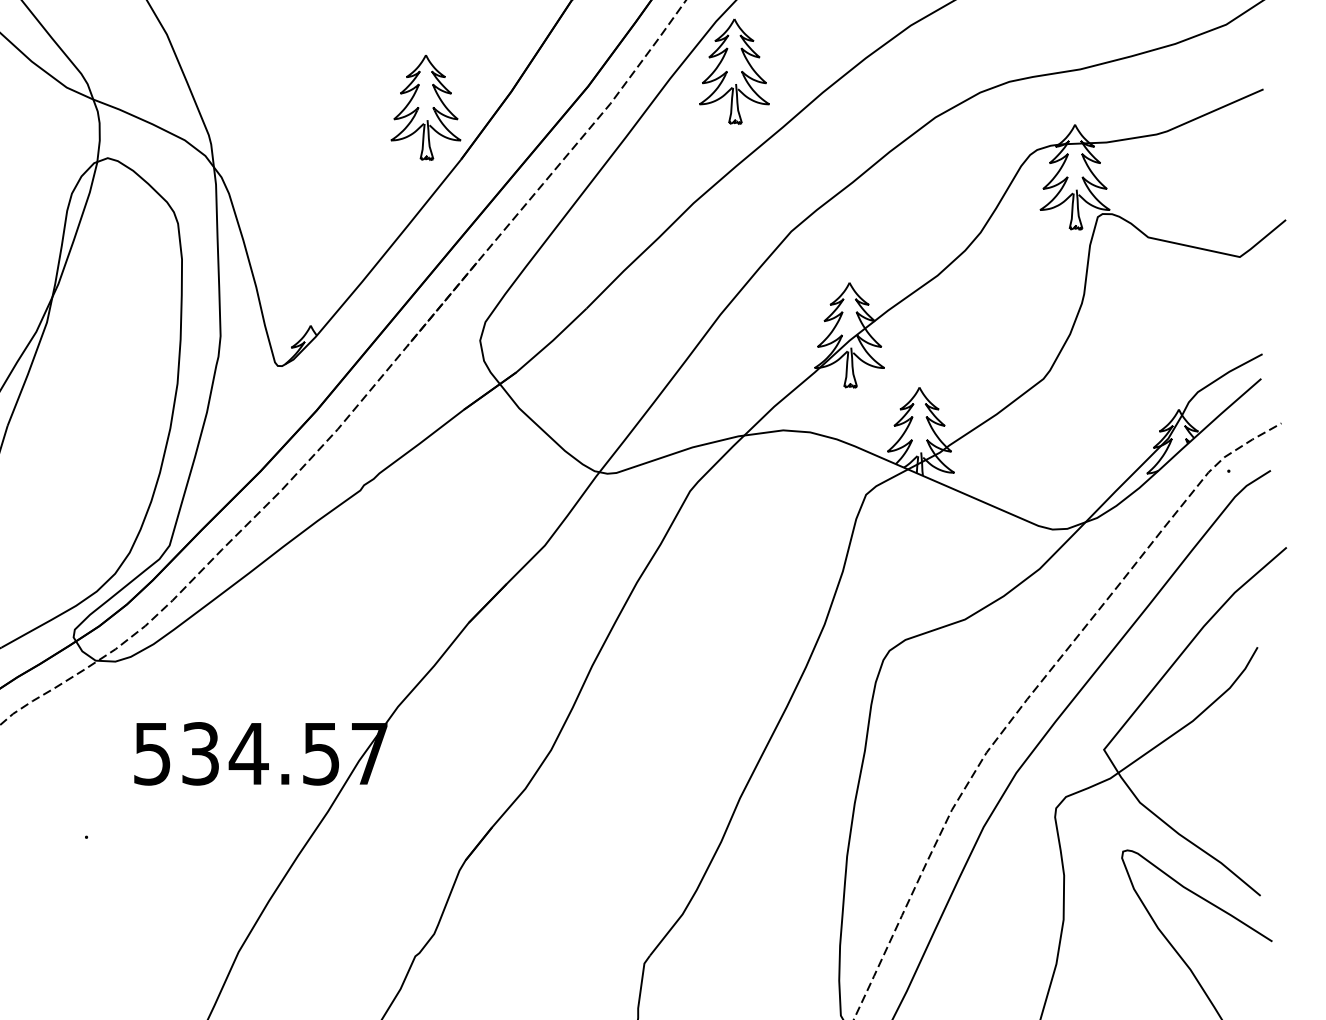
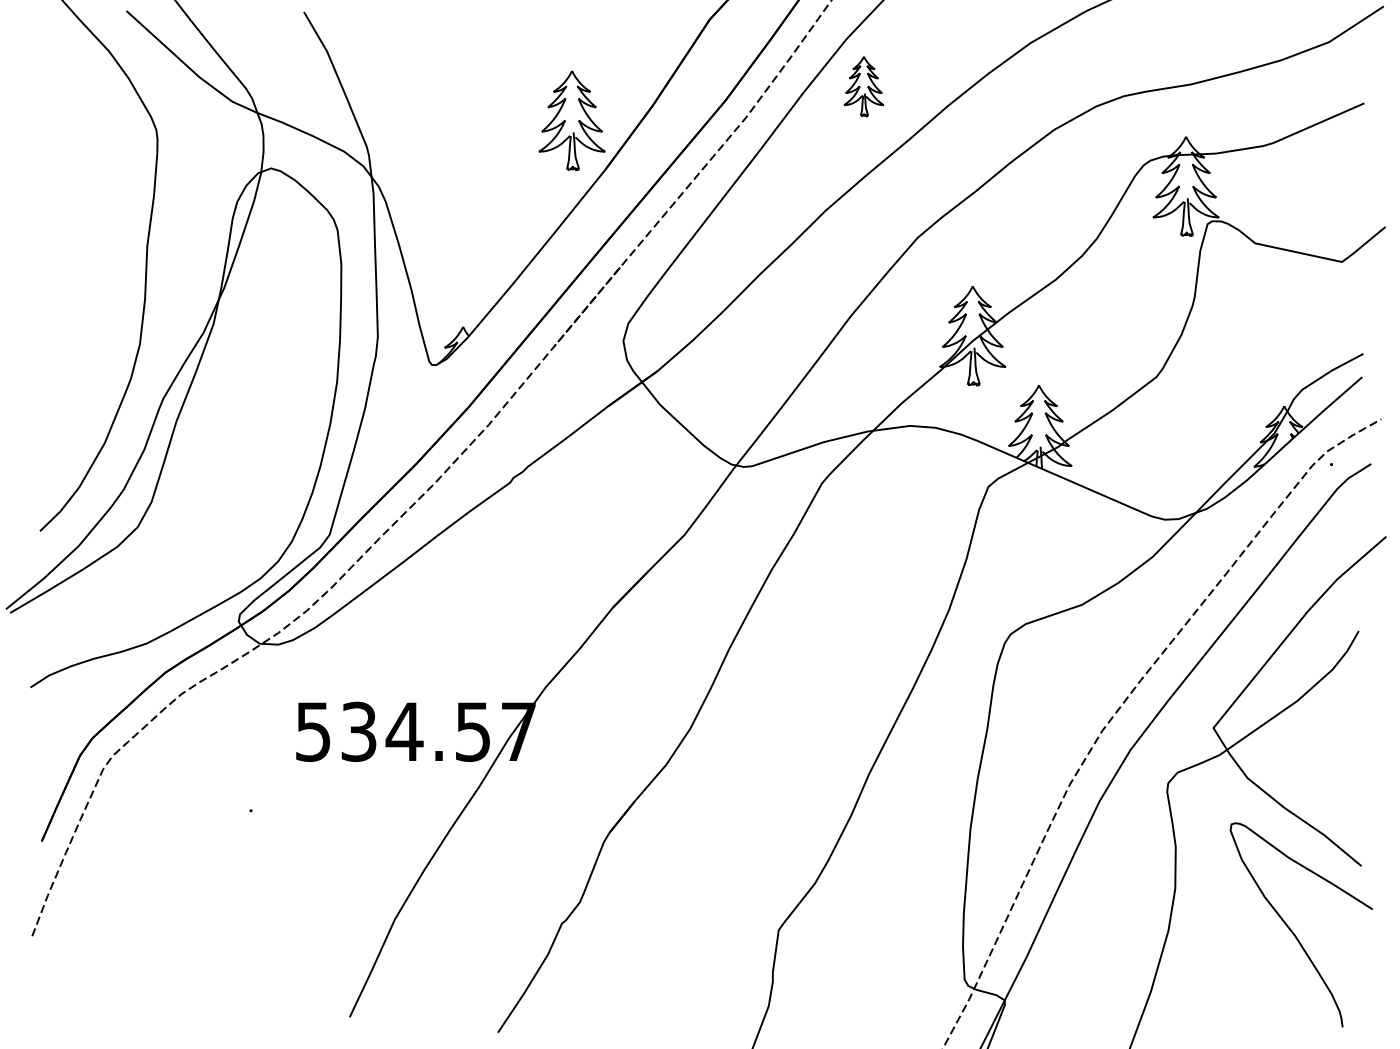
part: (734, 71) -> (863, 86), size x0.6

